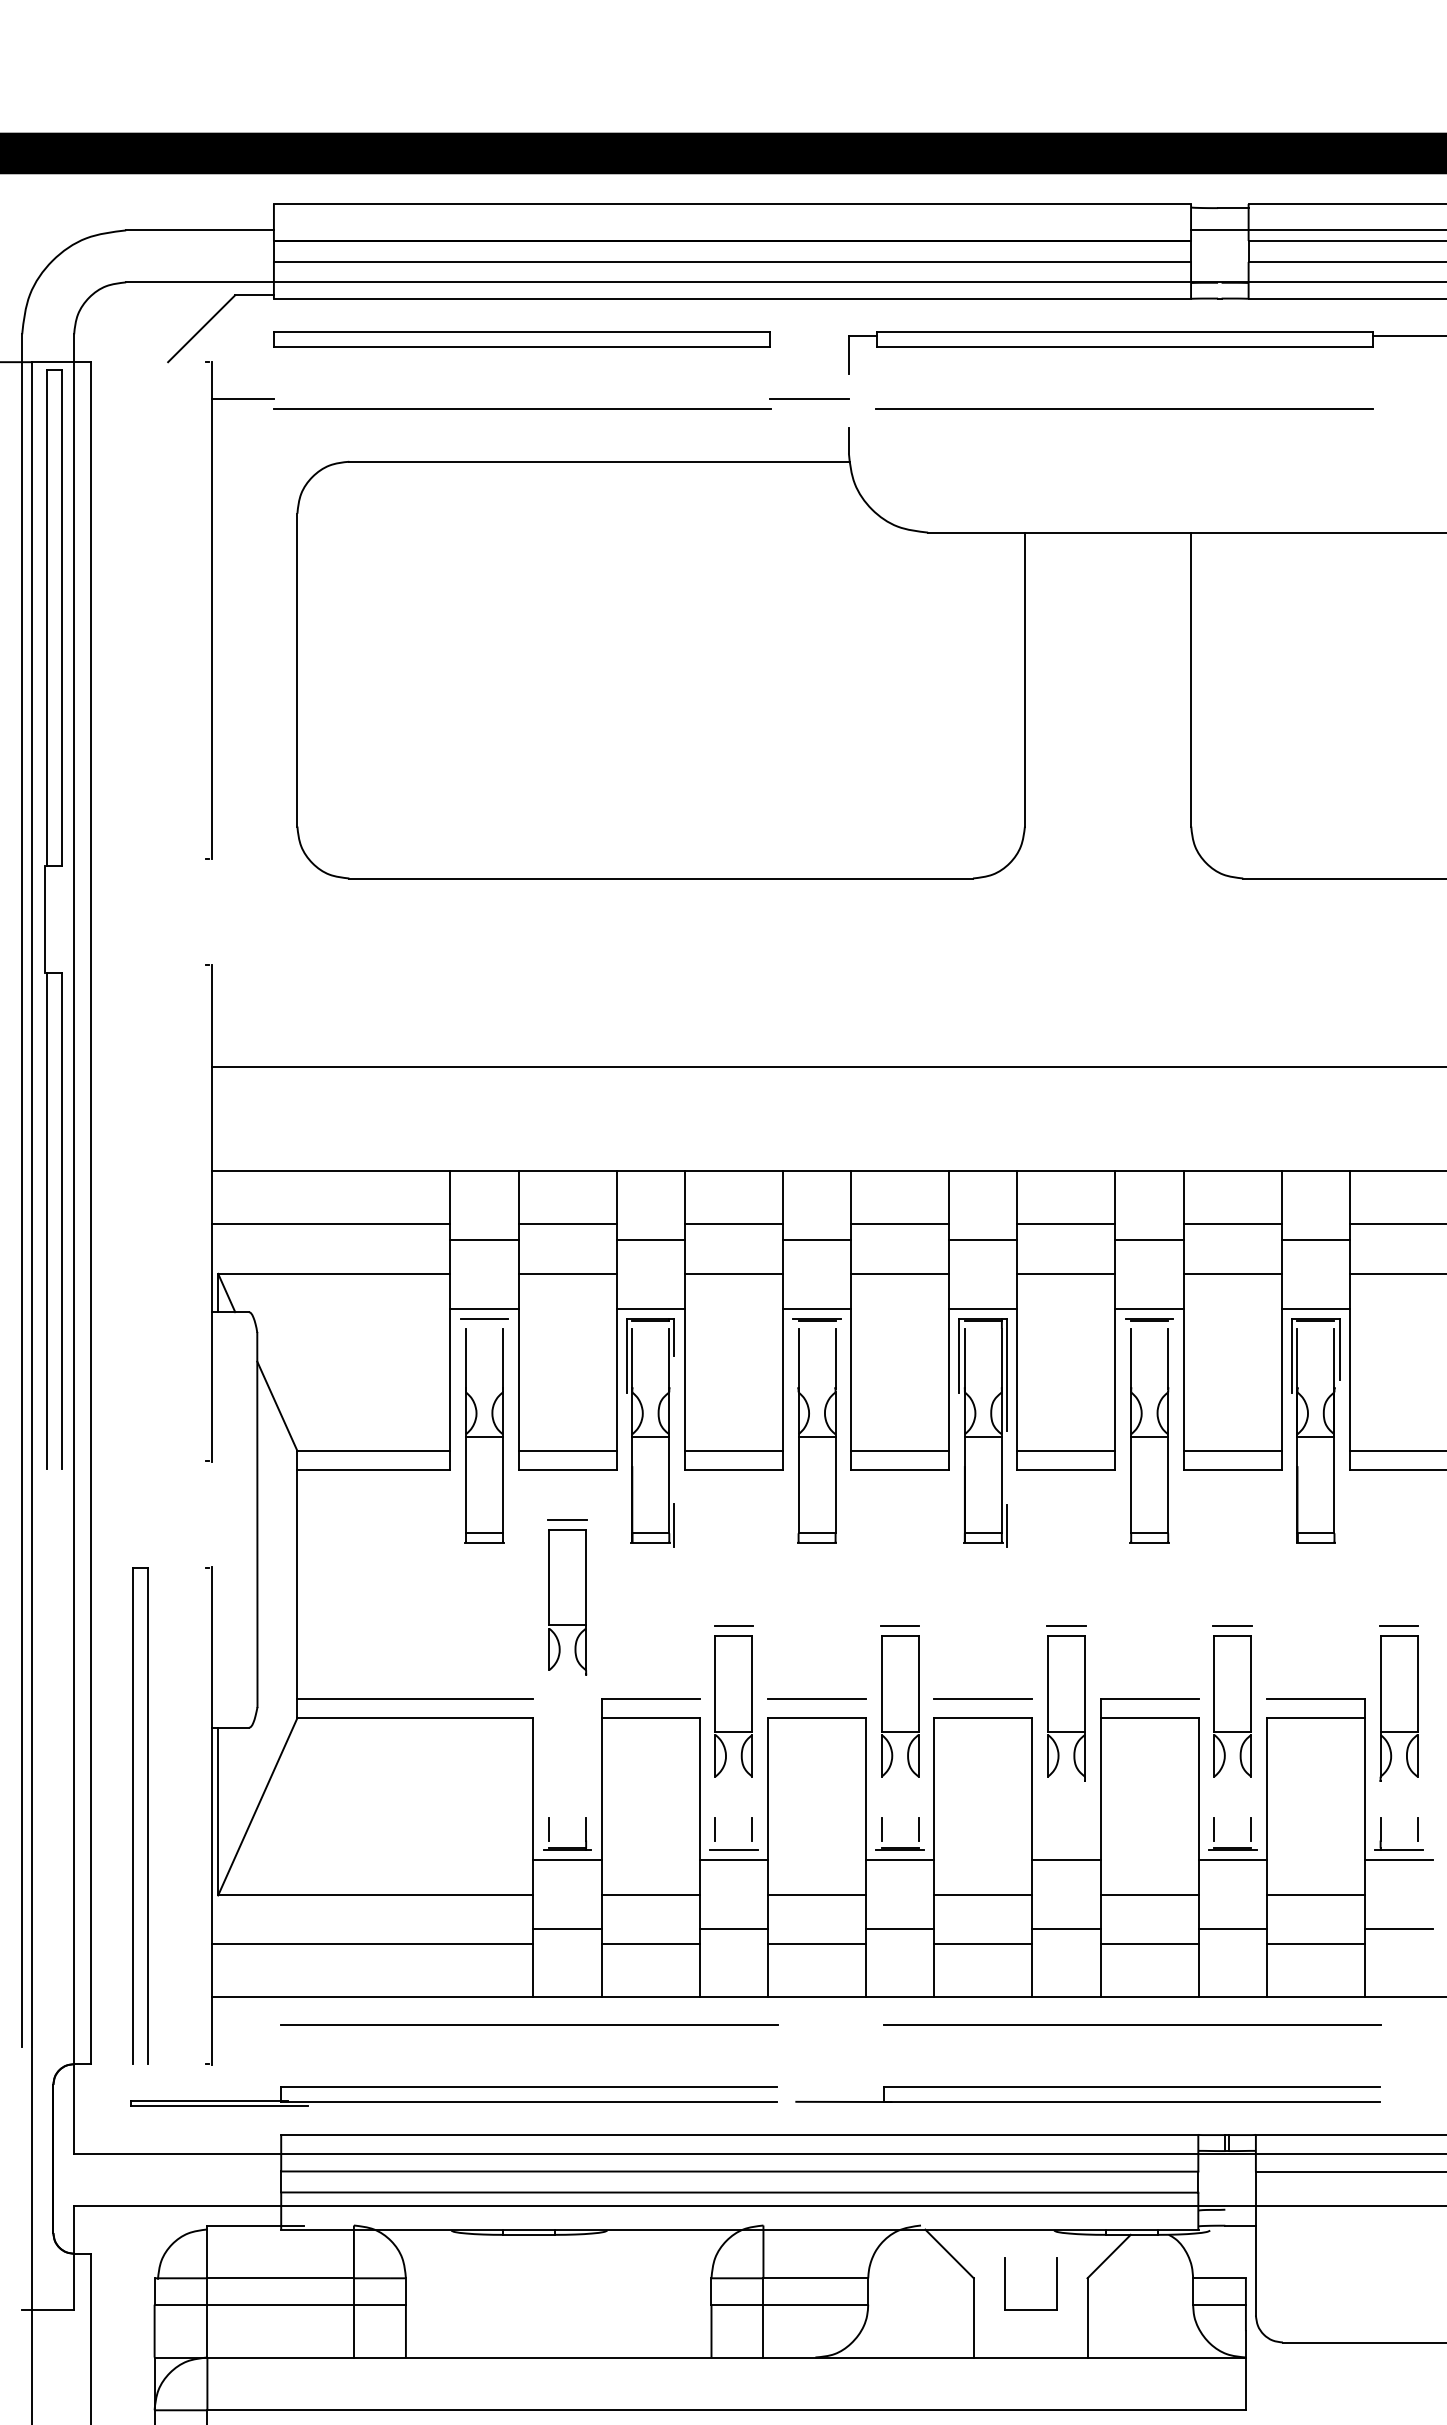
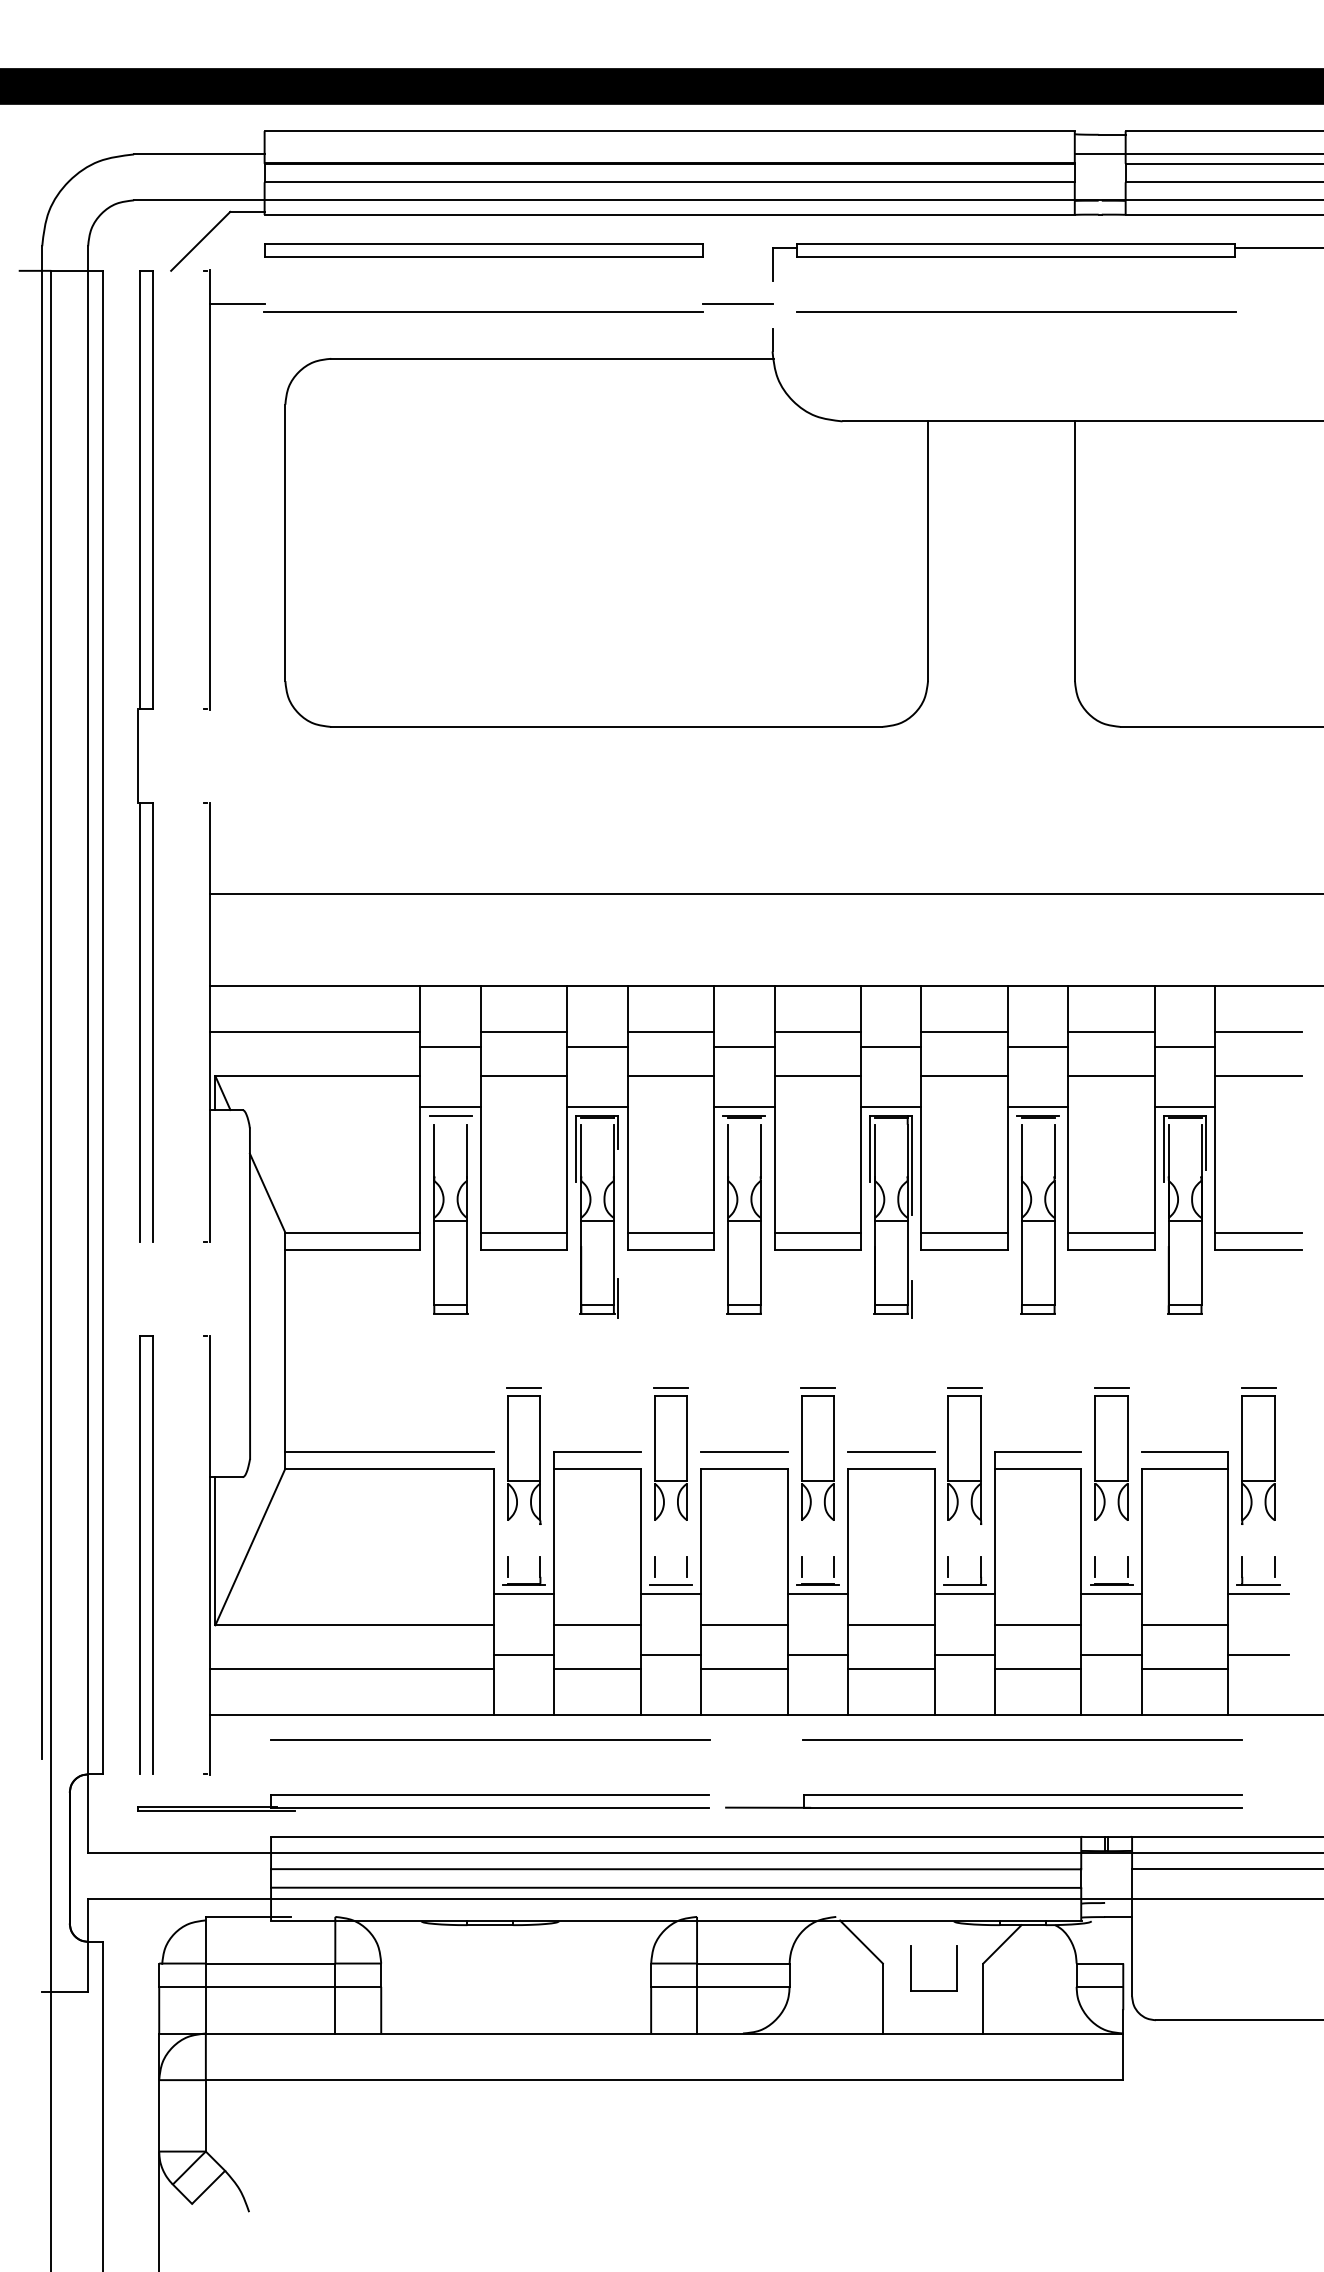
part: (45, 919) -> (138, 756), moved
part: (566, 1596) -> (523, 1455), moved
part: (1066, 1849) -> (964, 1584), added

